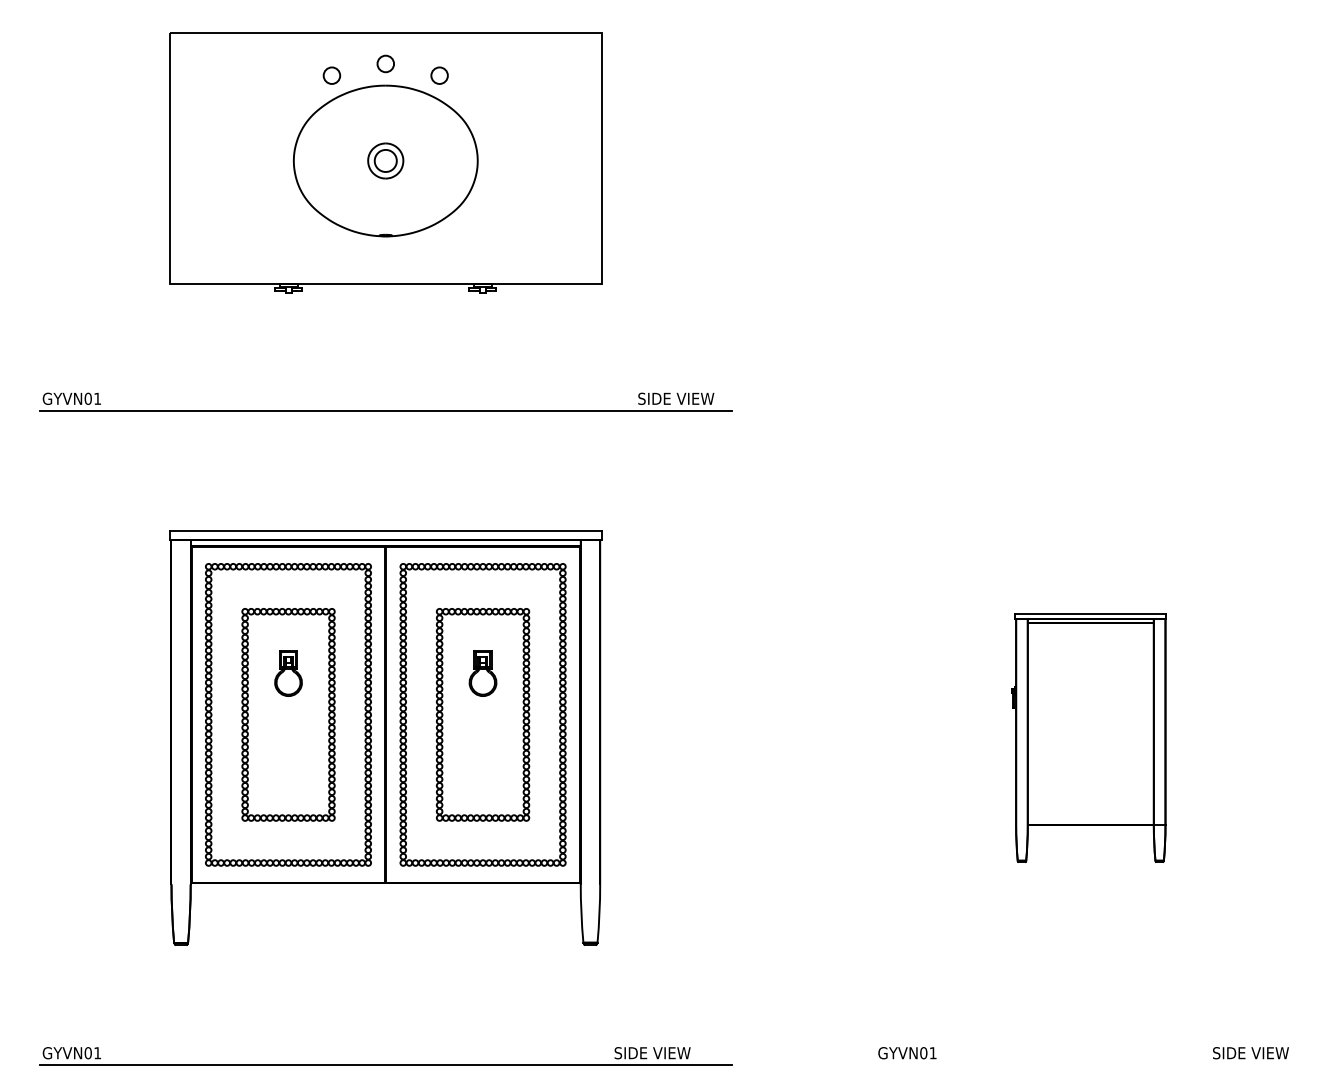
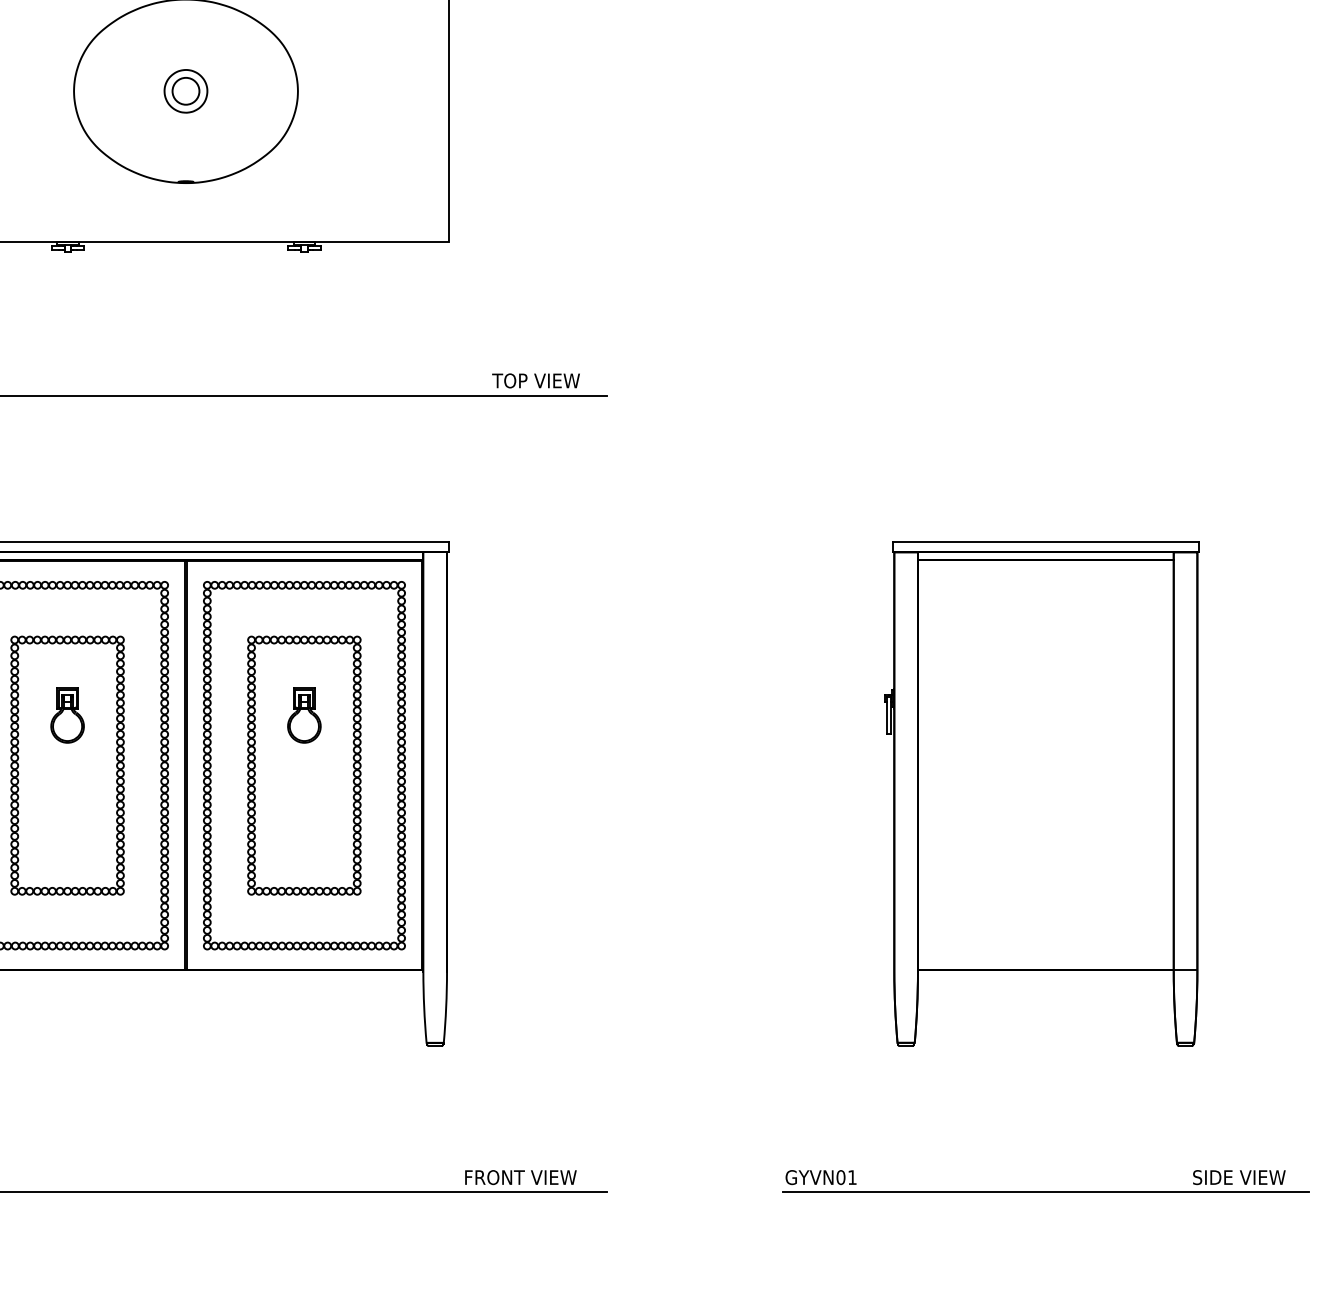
text: (675, 398) -> (538, 380), SIDE VIEW -> TOP VIEW
part: (1088, 737) -> (1041, 793), size x1.67
text: (660, 1053) -> (520, 1177), SIDE VIEW -> FRONT VIEW
line: (1091, 1065) -> (1045, 1192), added

